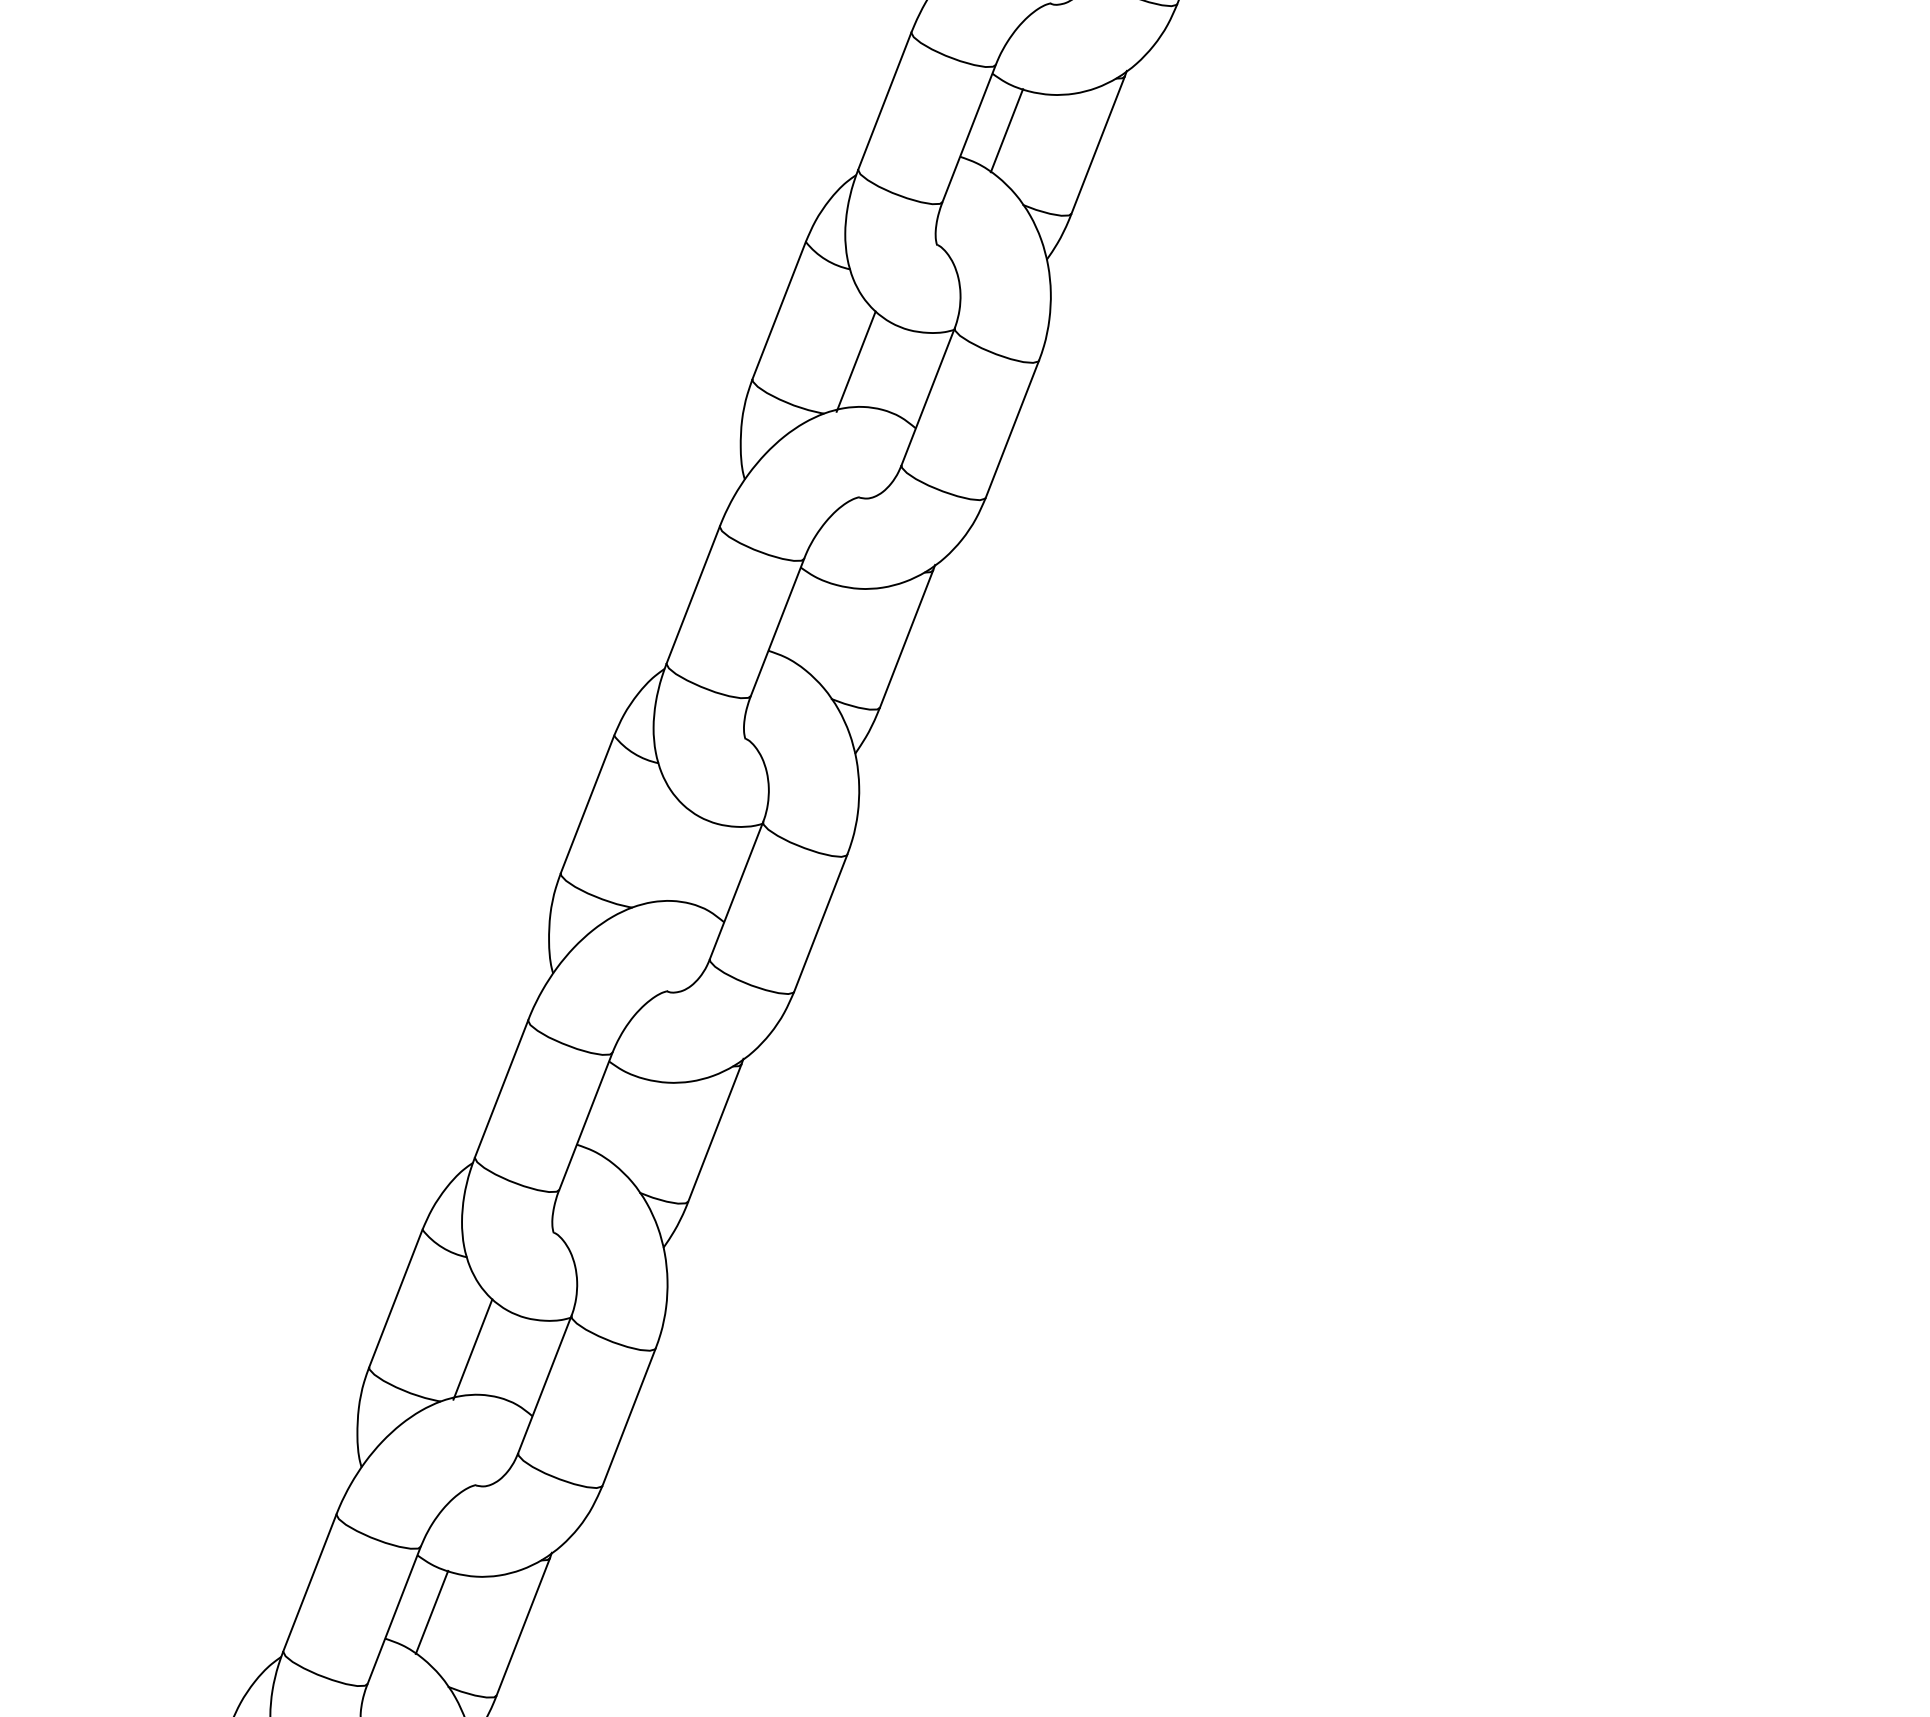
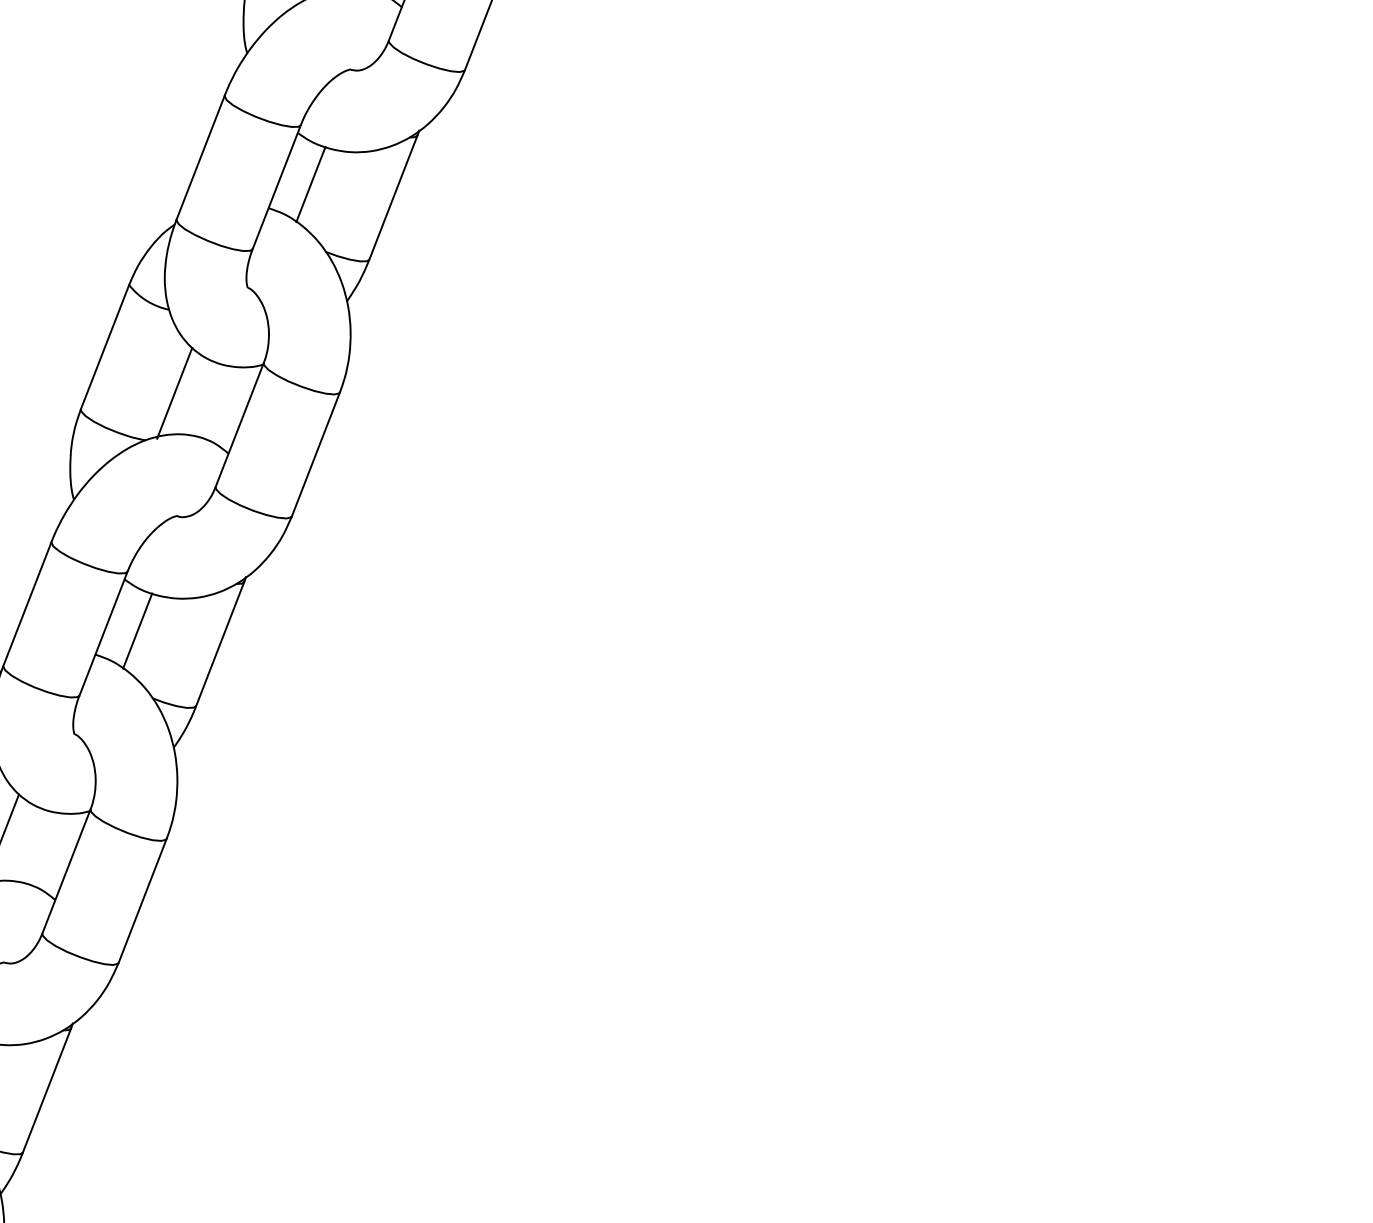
line: (815, 624) -> (311, 184), added
line: (664, 855) -> (174, 393), added
line: (623, 1118) -> (137, 630), added

